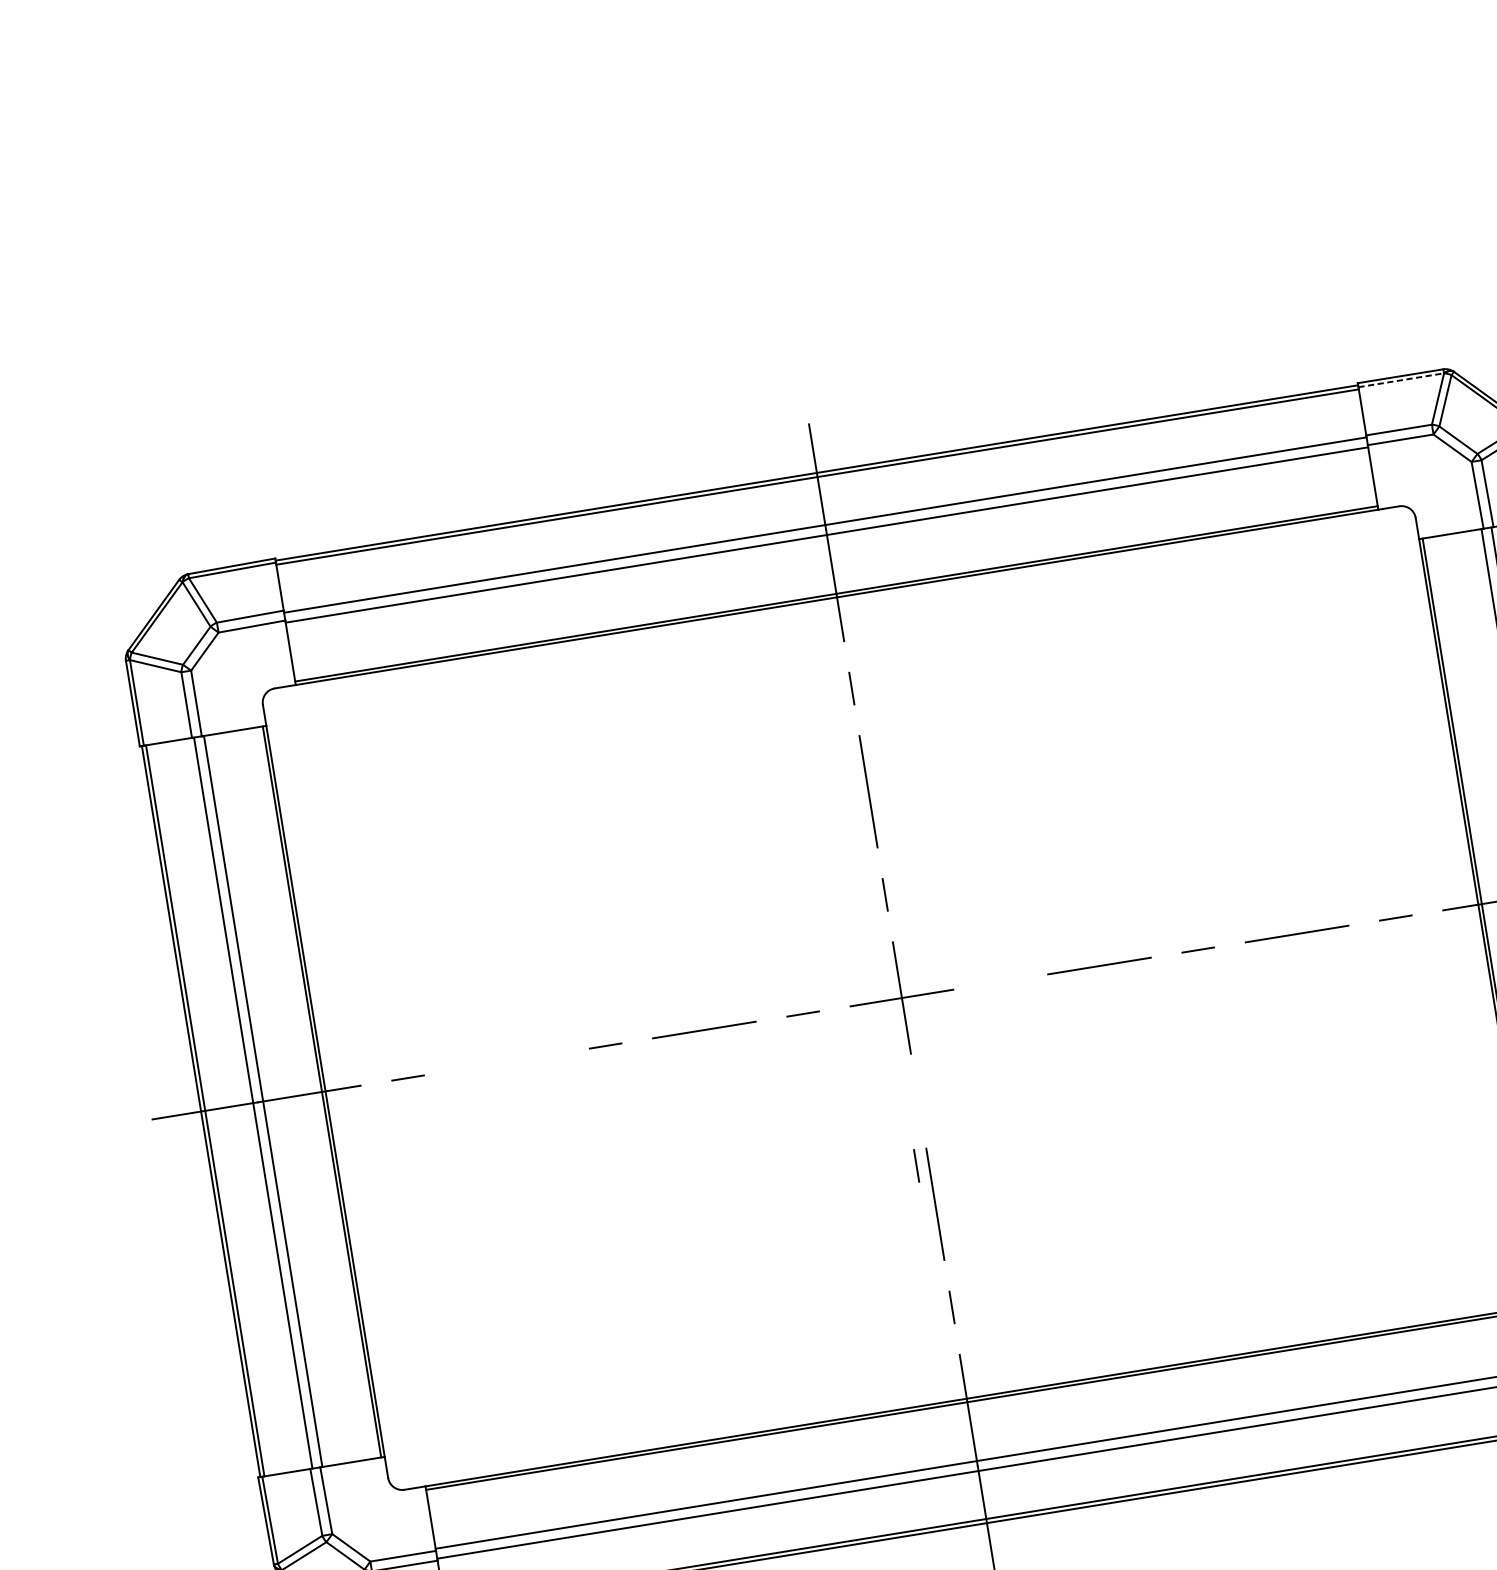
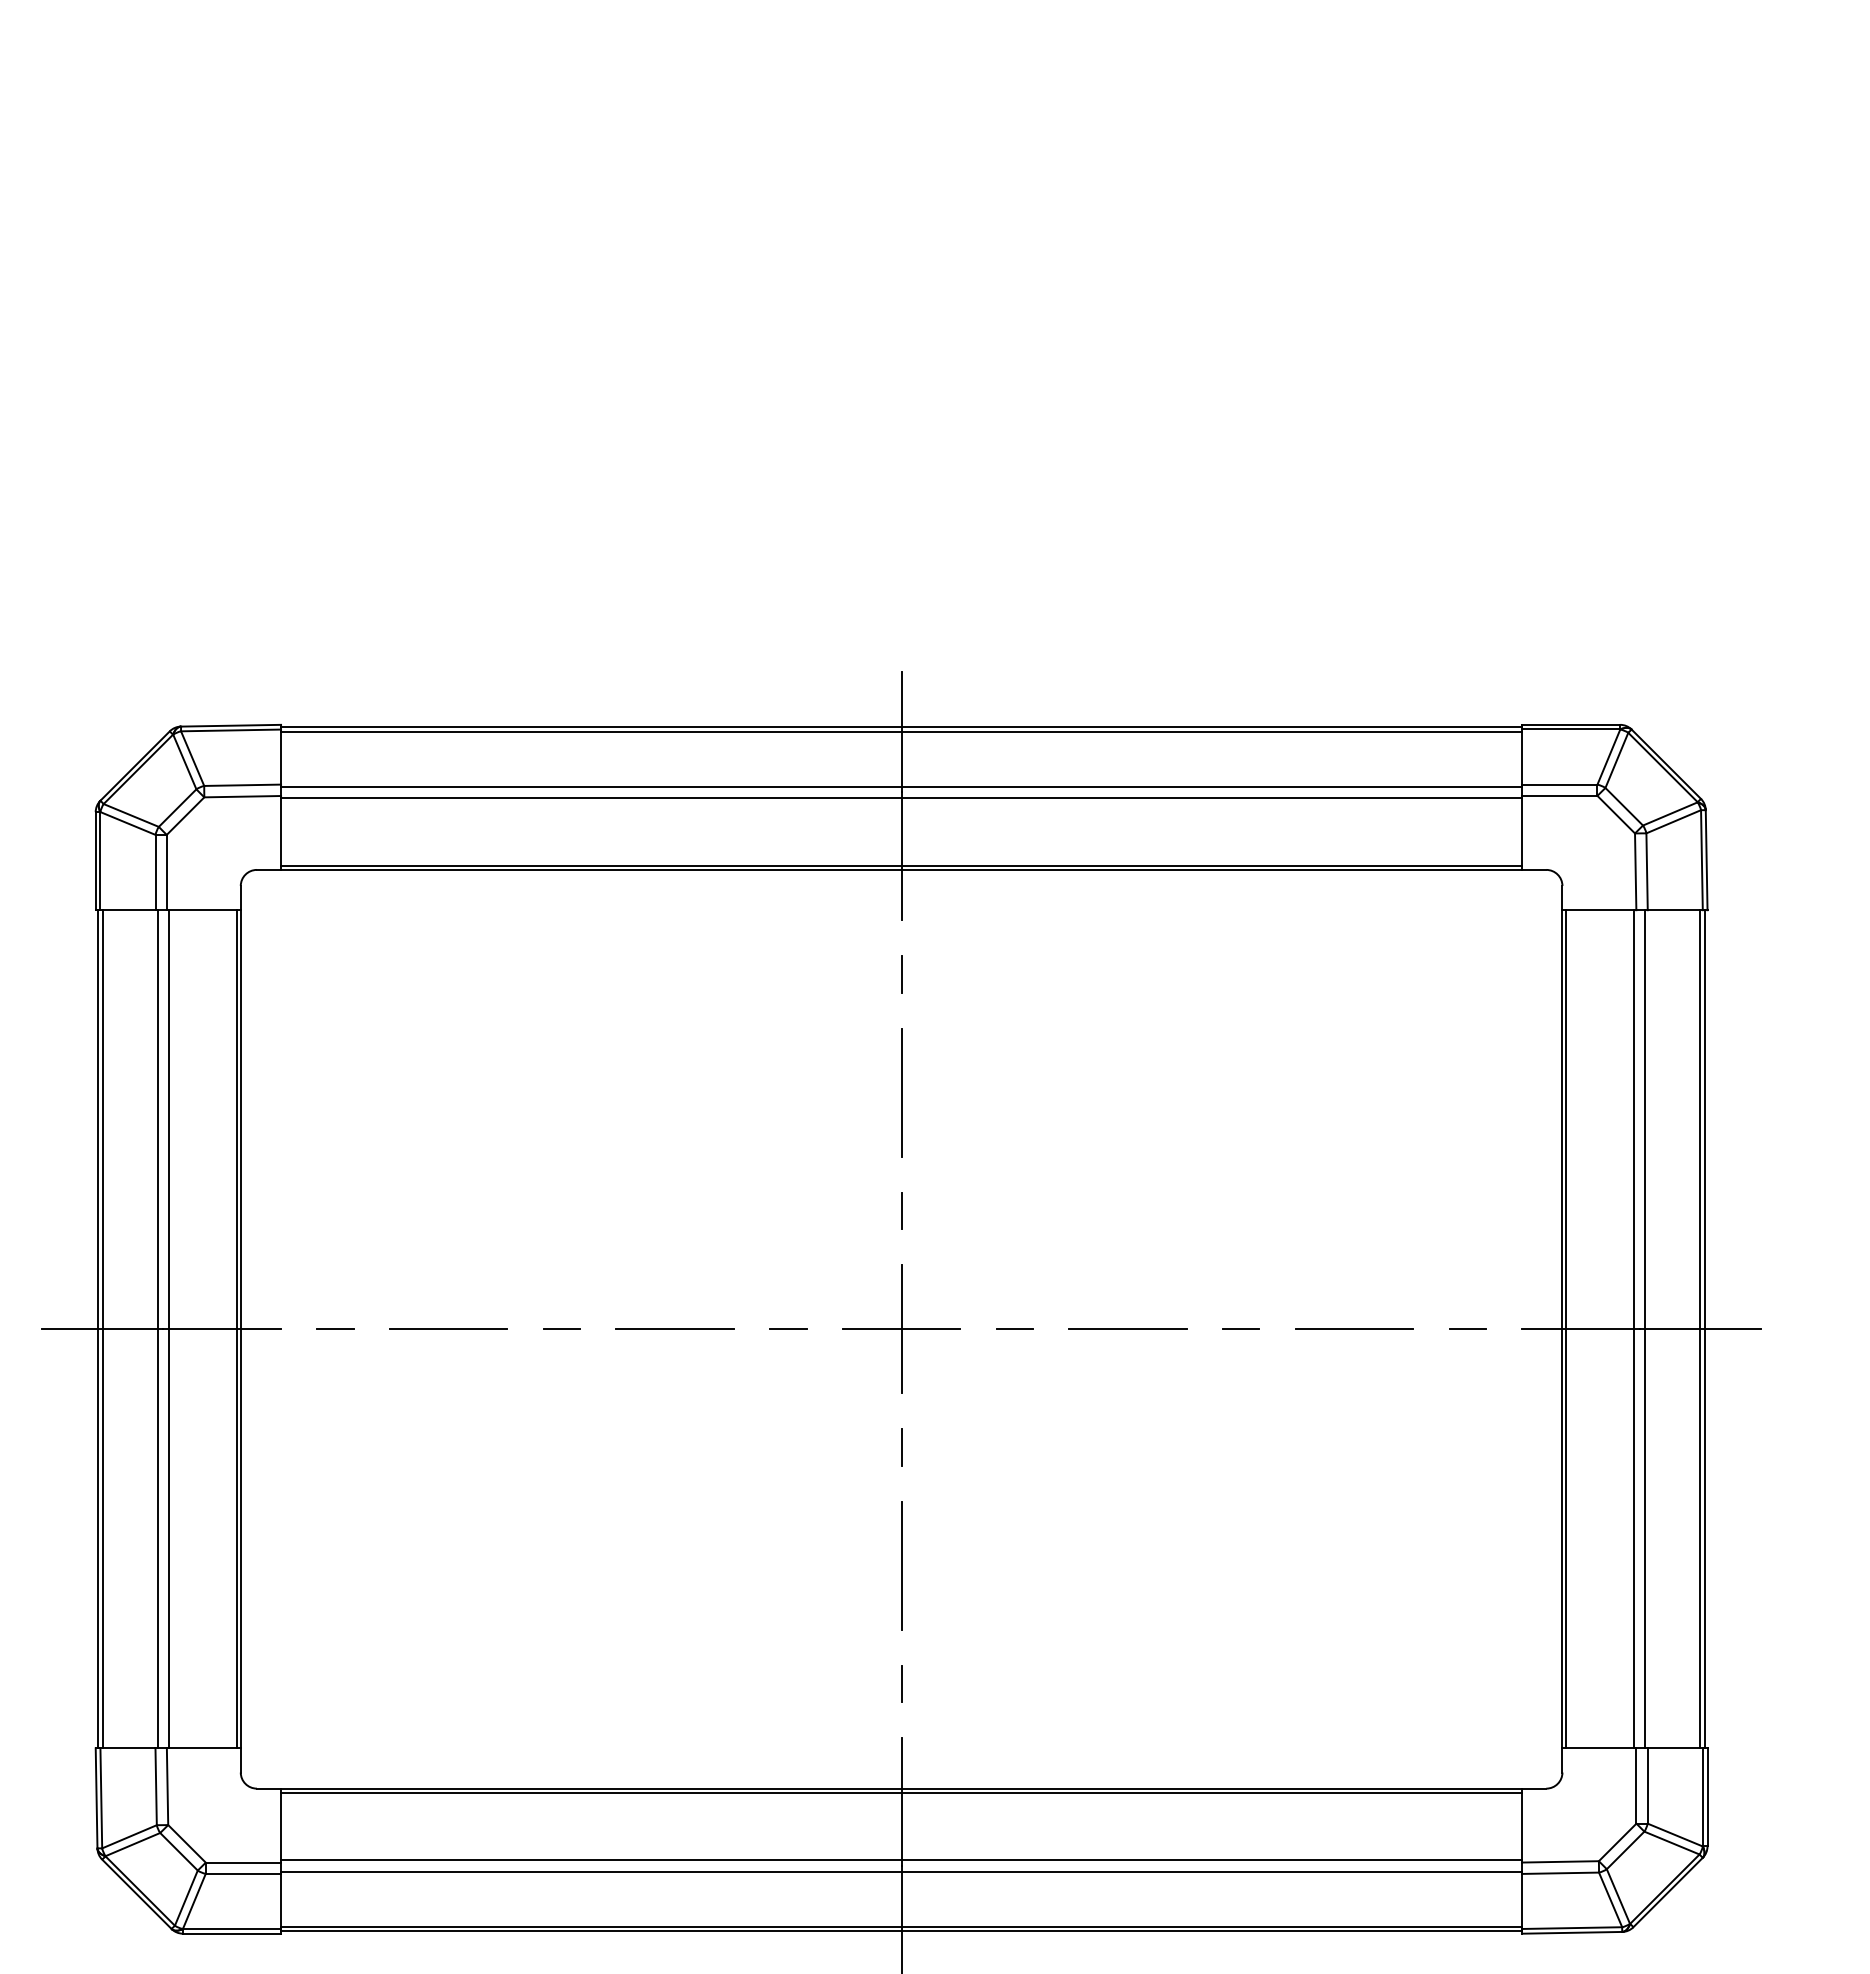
line: (1401, 380) -> (1571, 729), dashed -> solid
line: (1000, 982) -> (1014, 1329), added
line: (506, 1062) -> (448, 1329), added
line: (916, 1165) -> (901, 1447), moved

